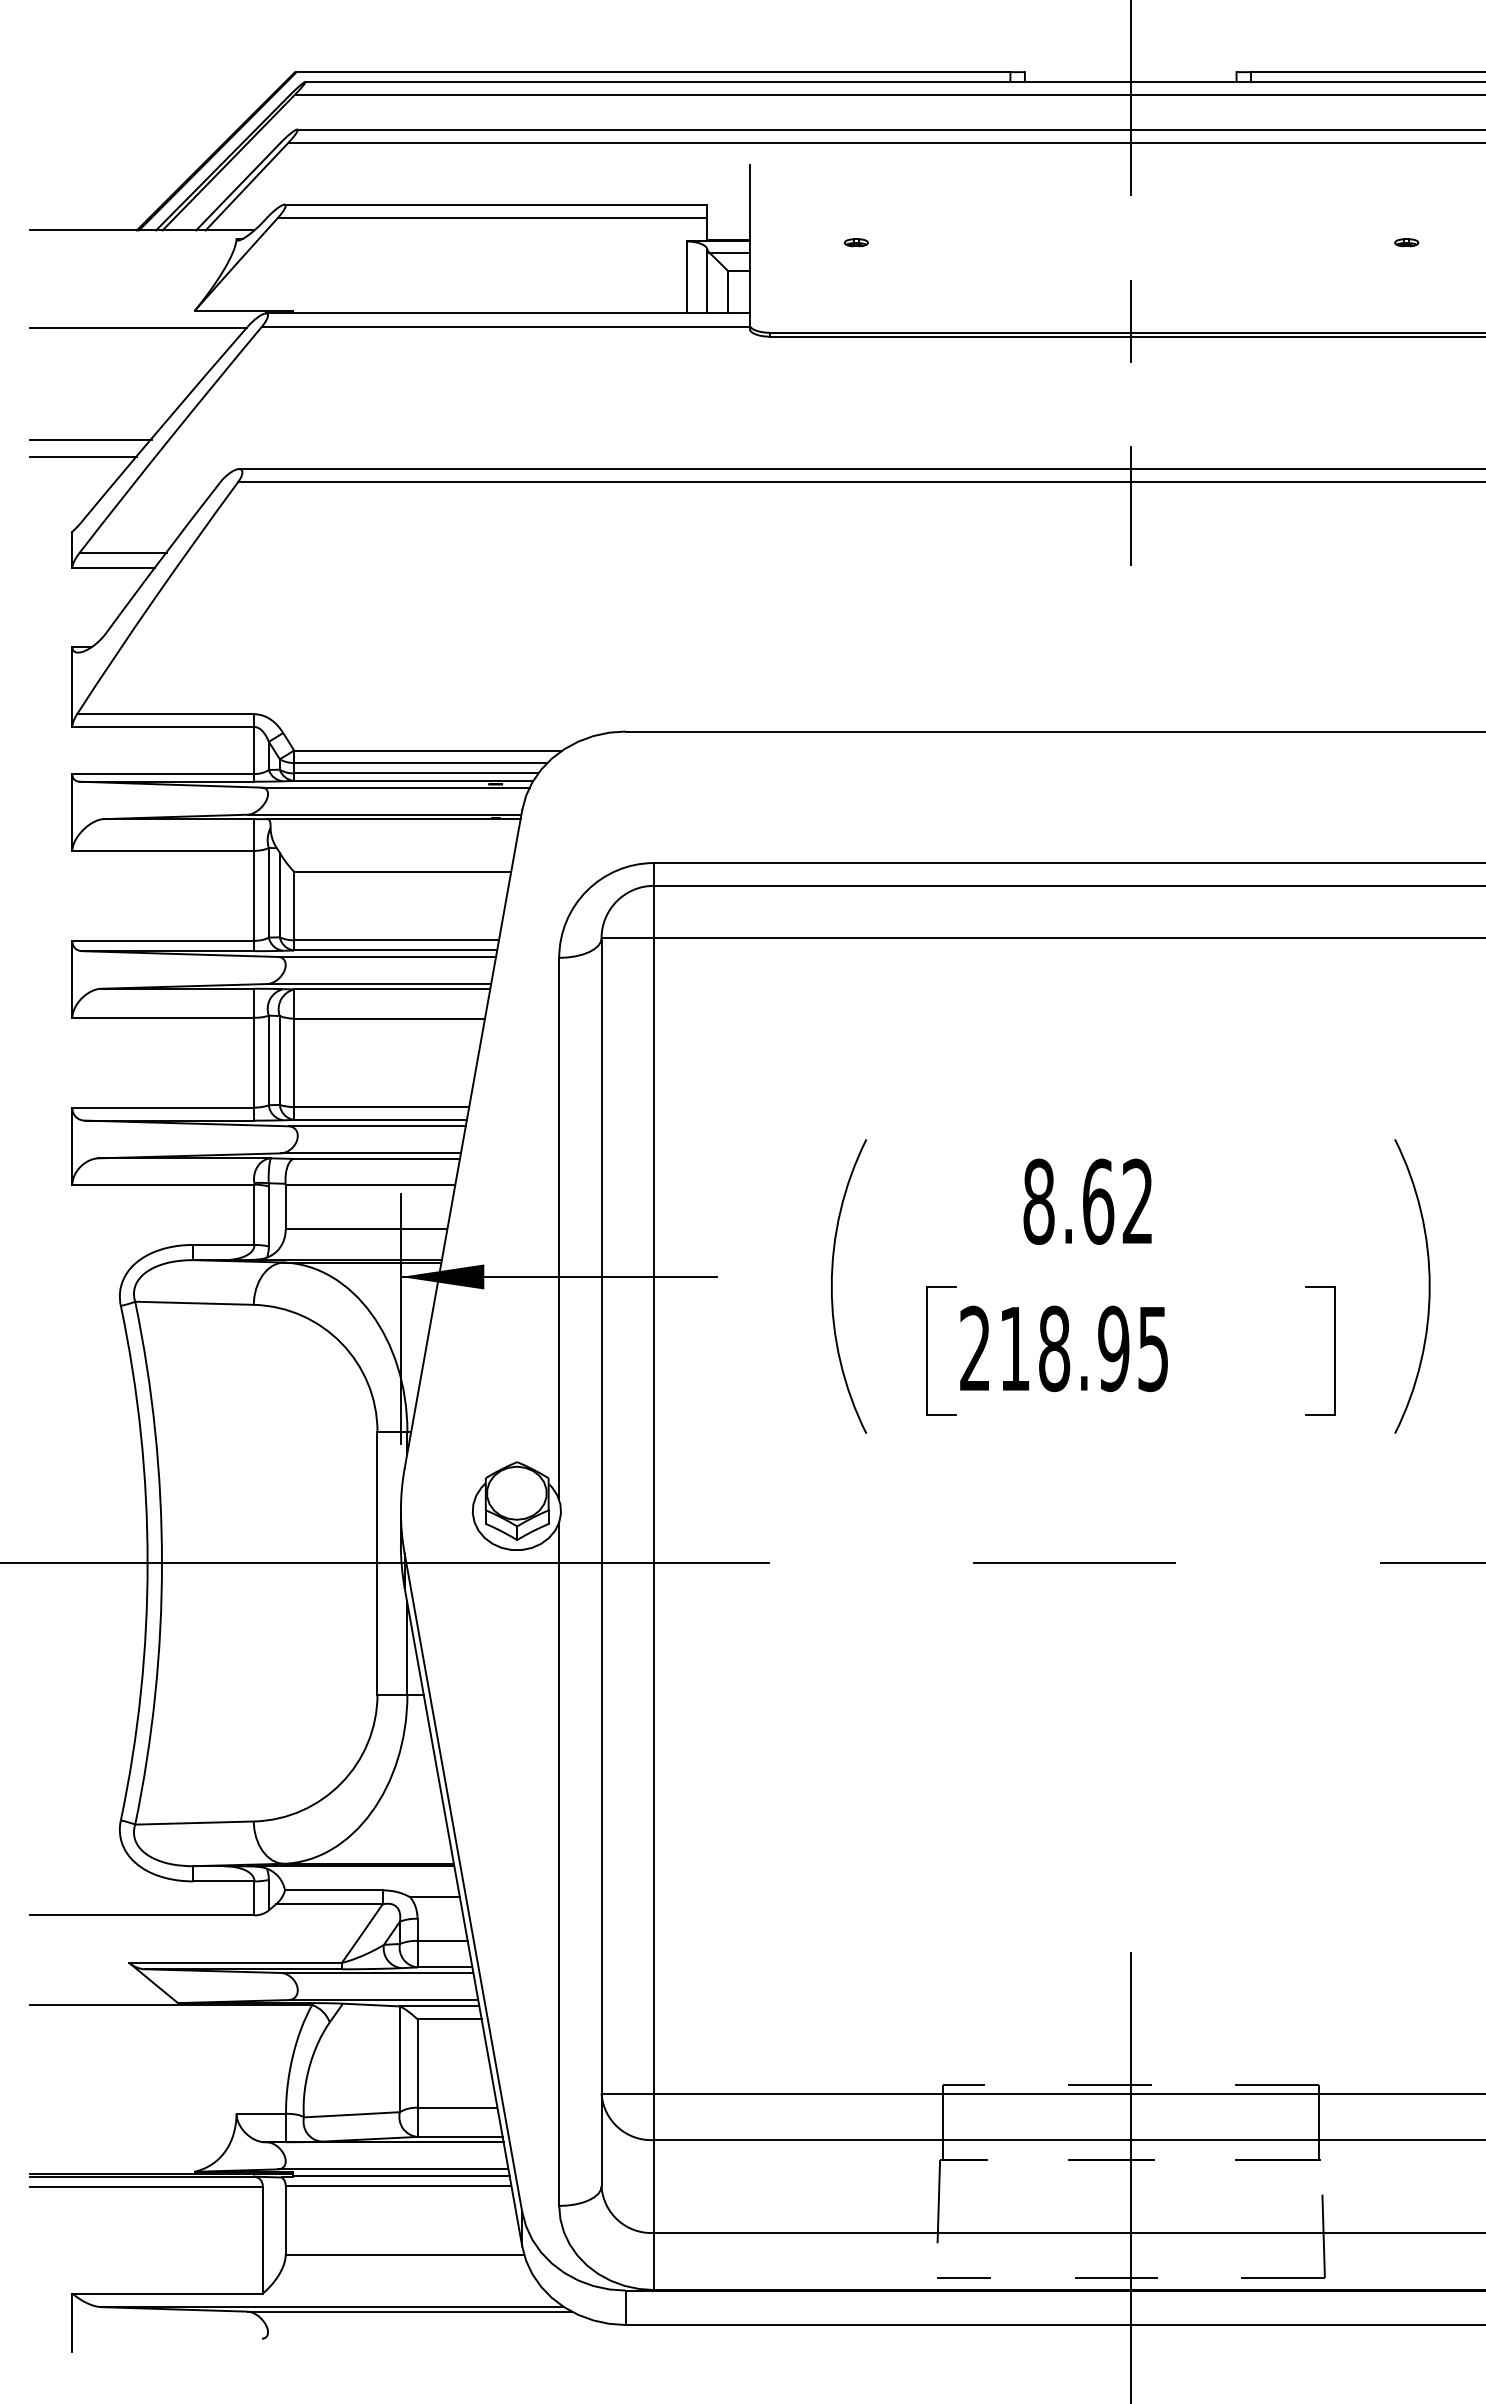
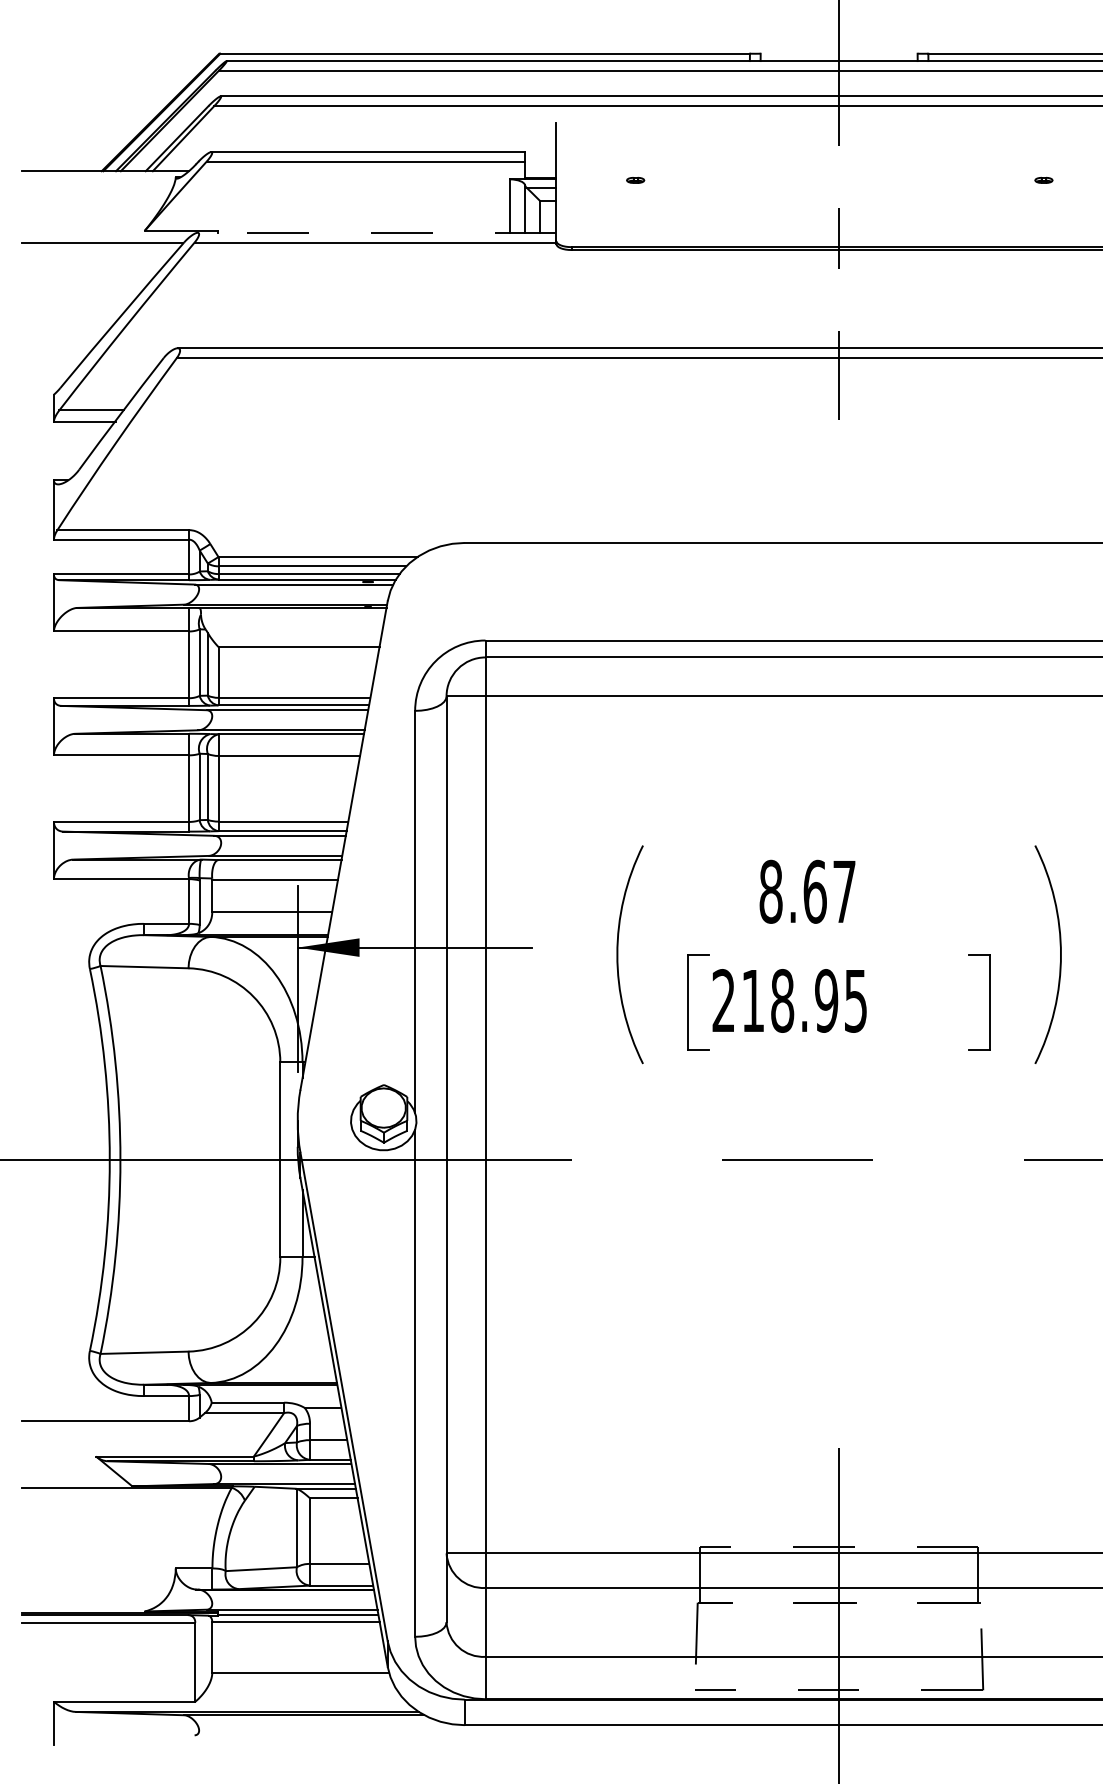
line: (507, 313) -> (376, 232), solid -> dashed
line: (90, 439) -> (67, 326), removed
line: (83, 456) -> (62, 338), removed
text: (1137, 1200) -> (844, 890), 8.62 -> 8.67

